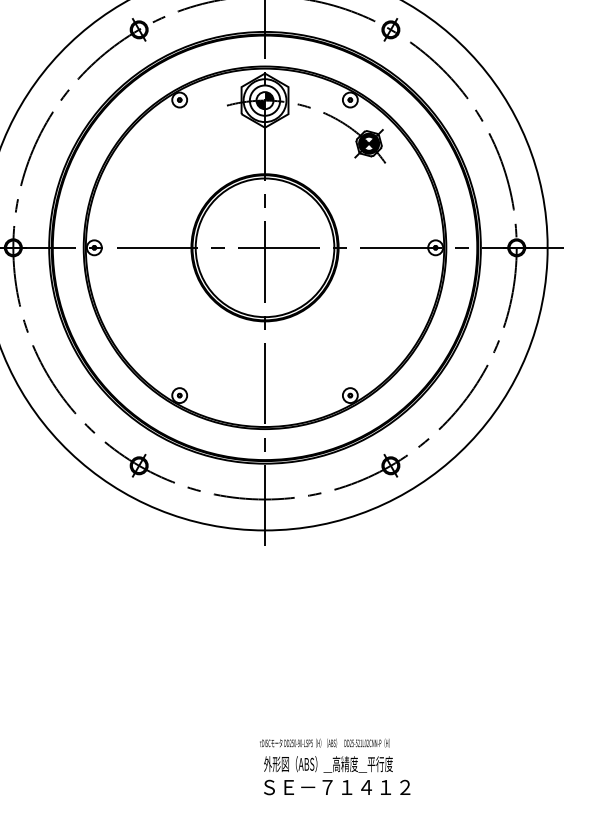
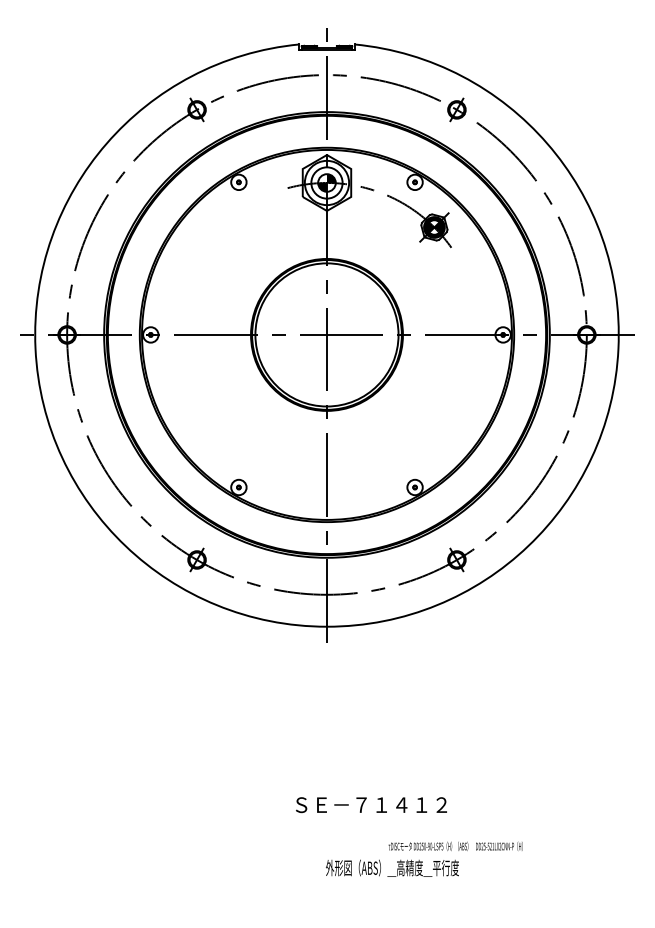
text: (324, 742) -> (455, 845), moved
text: (337, 787) -> (371, 805), moved

